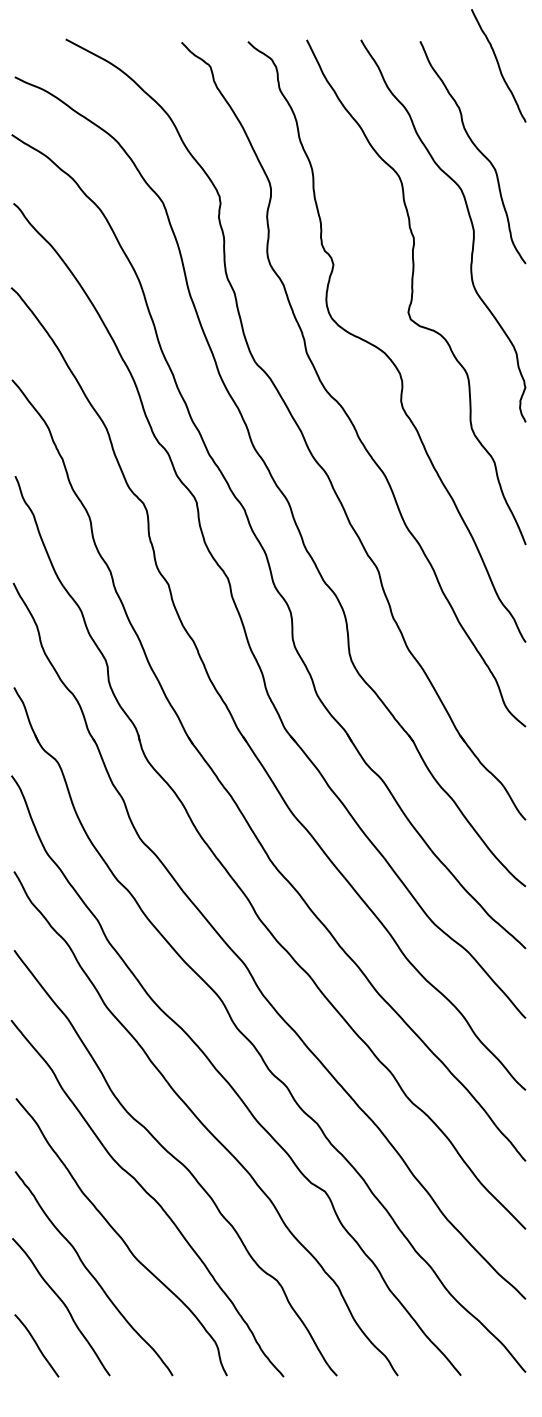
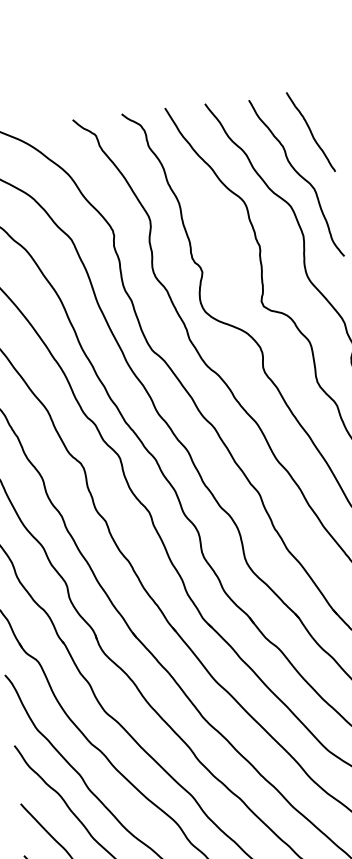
curve: (498, 65) -> (310, 131), moved

